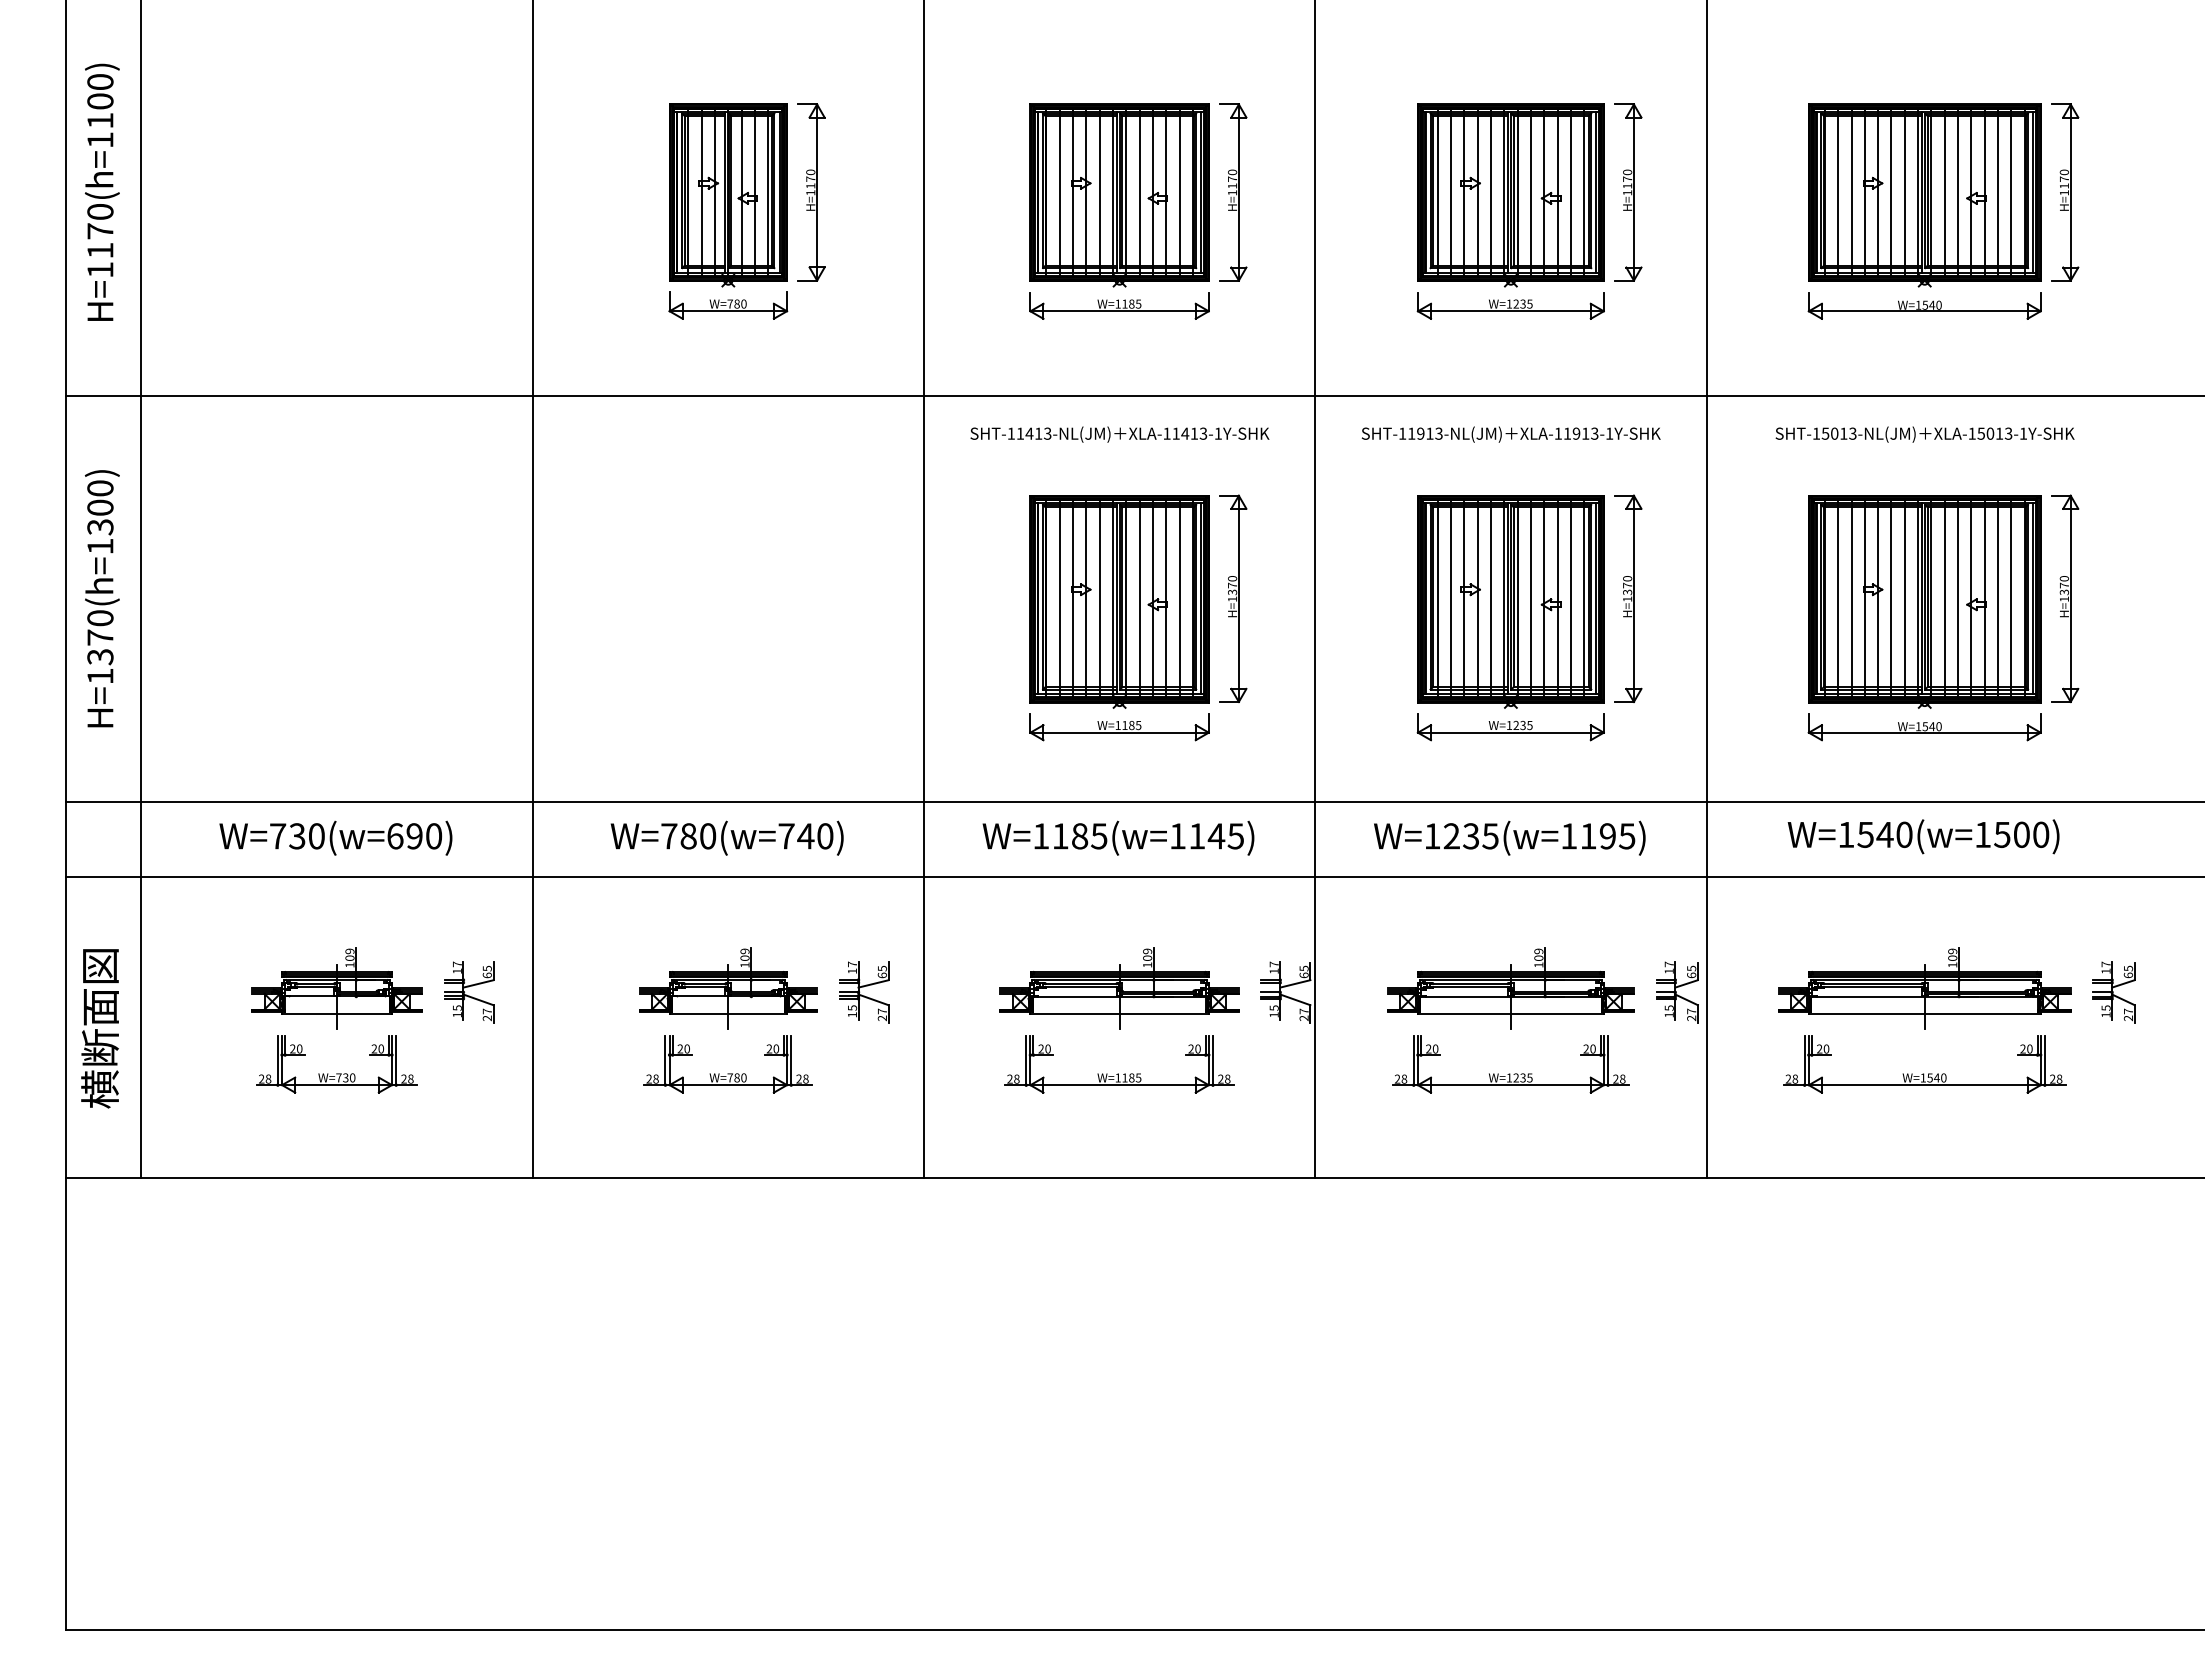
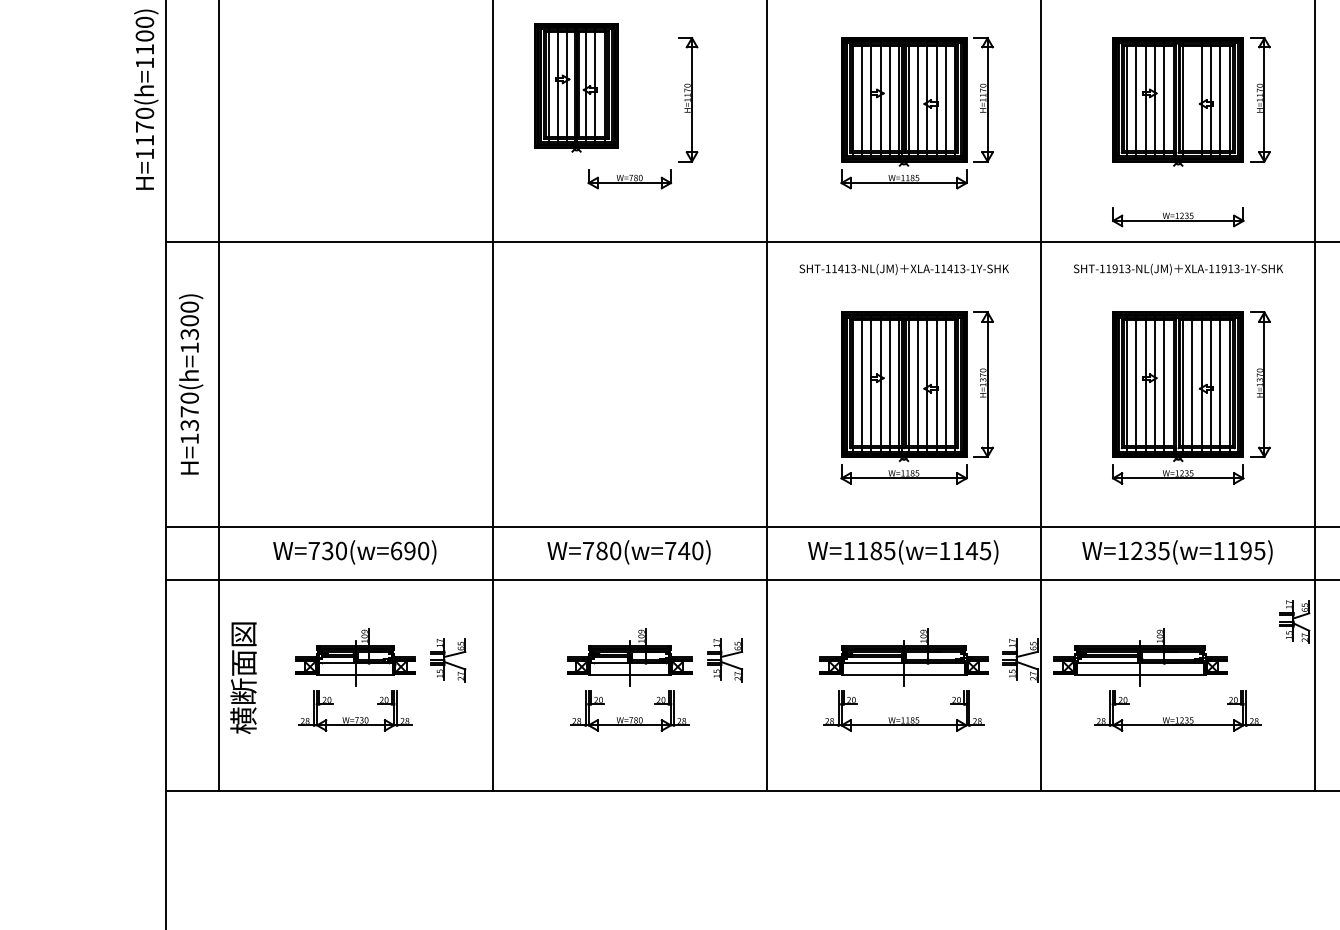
text: (101, 191) -> (145, 99), moved
line: (1530, 192) -> (1191, 99), removed
part: (728, 195) -> (576, 87), moved
part: (1510, 305) -> (1177, 216), moved
part: (1510, 988) -> (1140, 657), moved
part: (1677, 992) -> (1295, 621), moved
text: (99, 1028) -> (243, 678), moved

